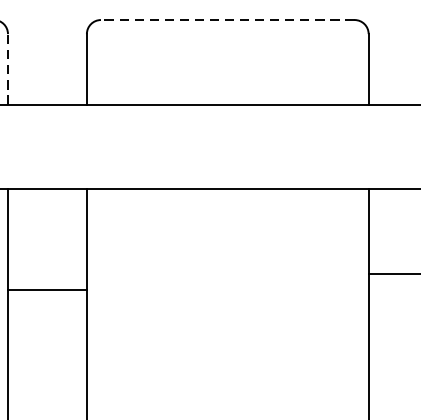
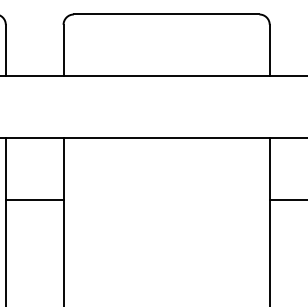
line: (227, 20) -> (166, 14), dashed -> solid
line: (7, 69) -> (5, 50), dashed -> solid
line: (47, 290) -> (34, 200), moved

